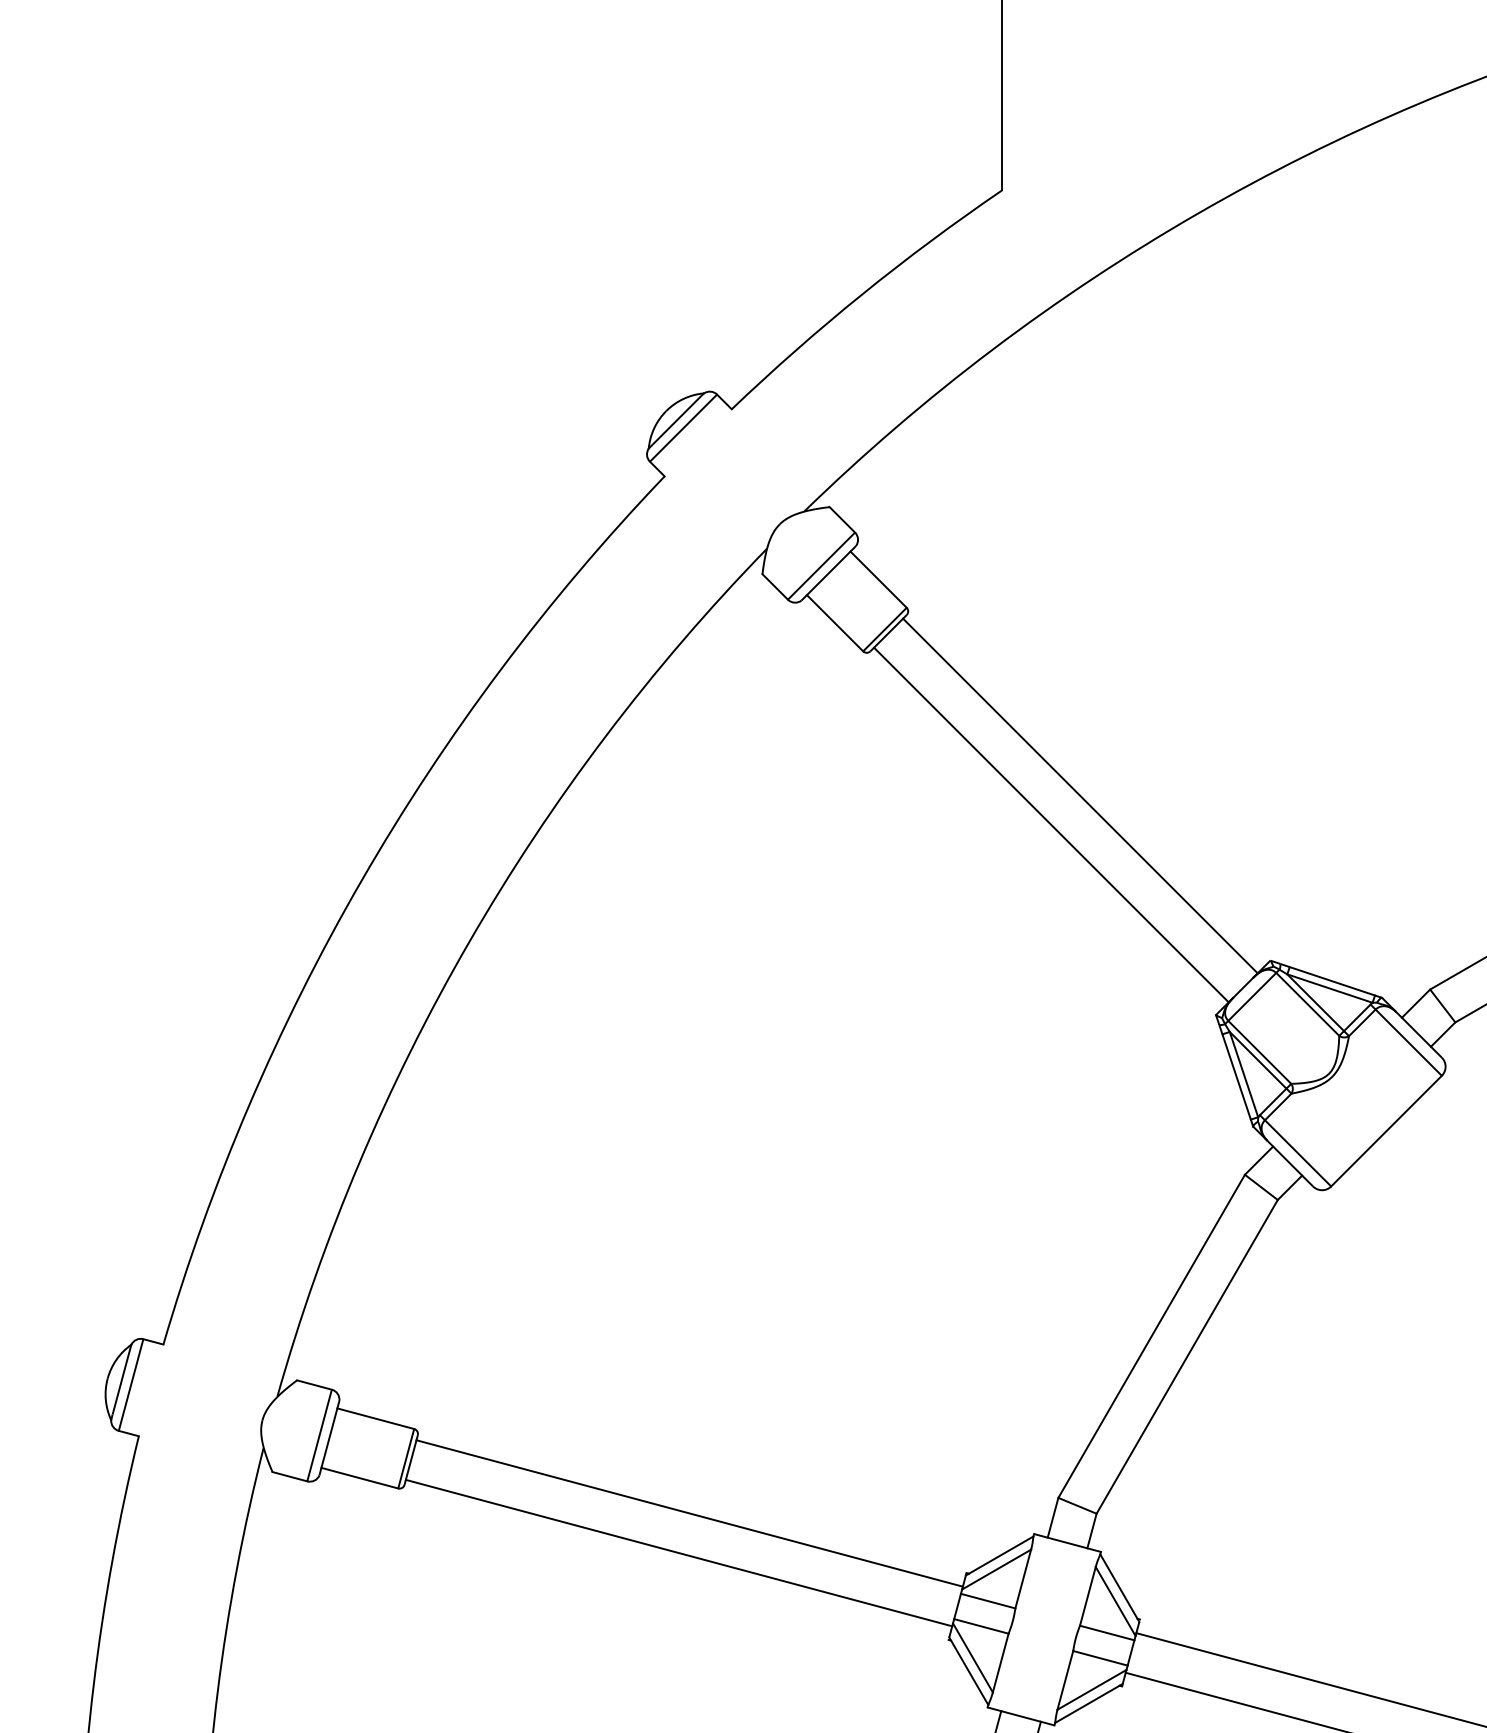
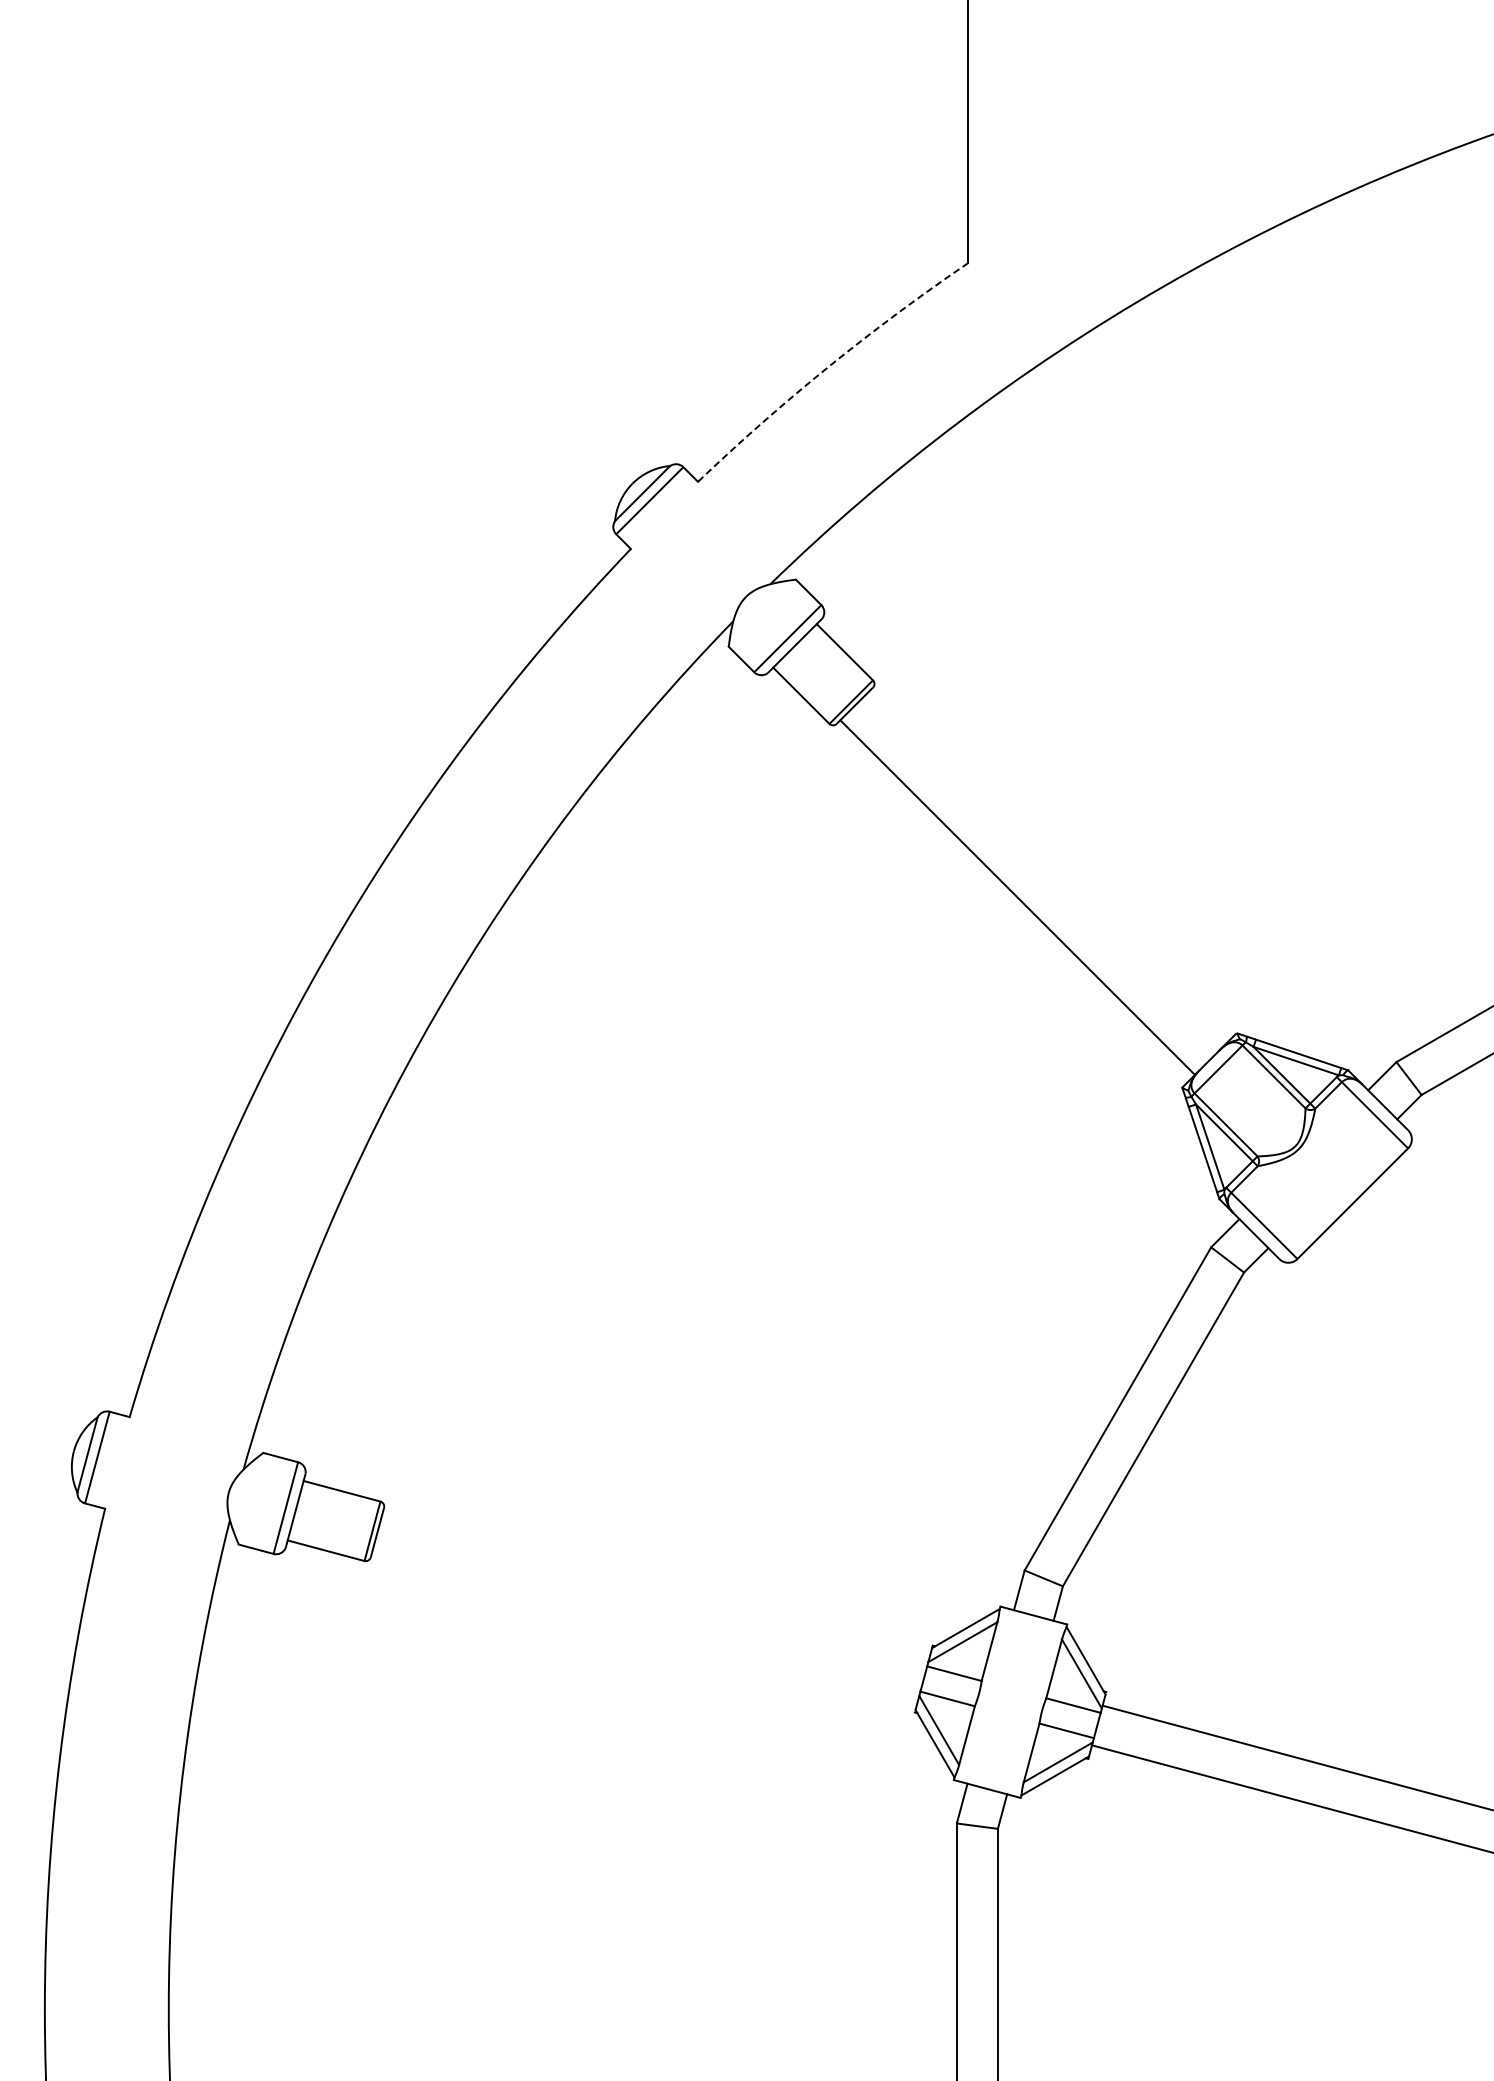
arc: (862, 293) -> (828, 366), solid -> dashed
line: (1080, 795) -> (1046, 868), removed
line: (689, 1512) -> (655, 1585), removed
line: (679, 1552) -> (645, 1625), removed

